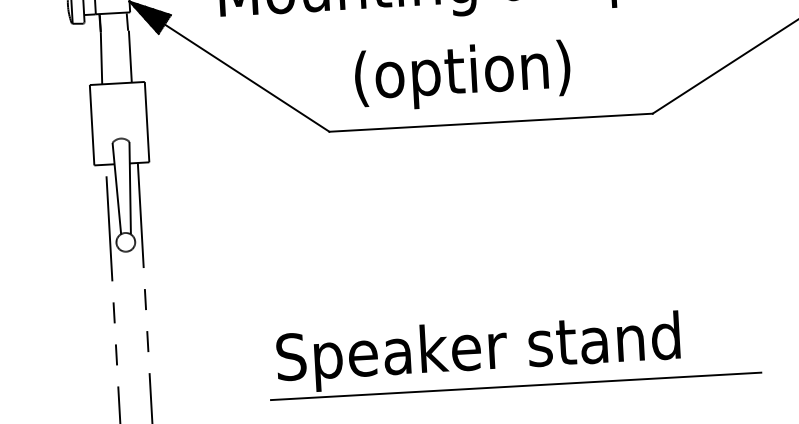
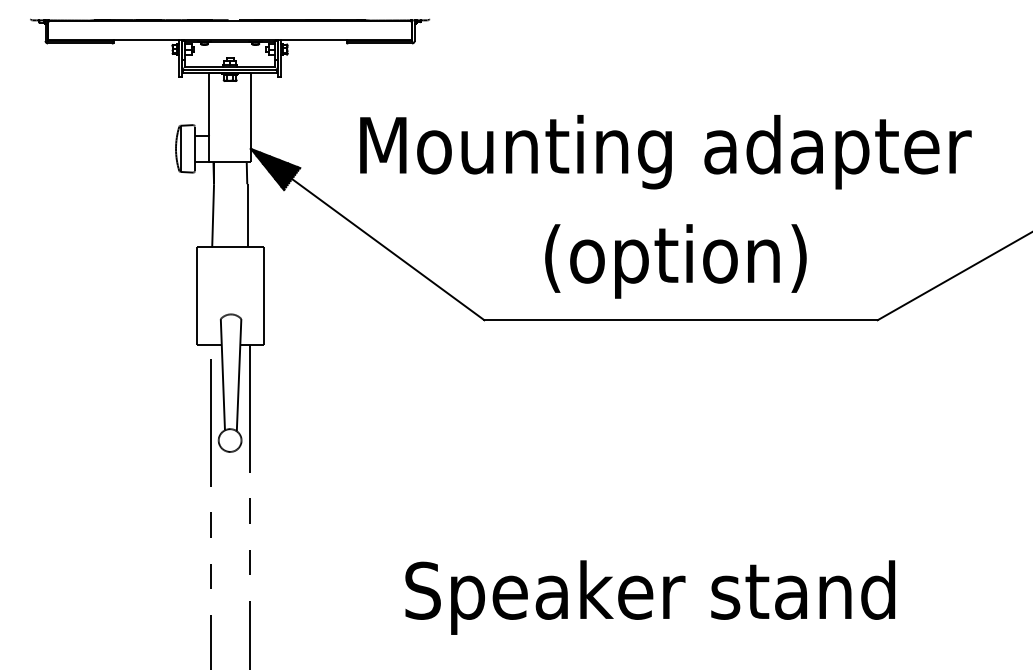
text: (462, 75) -> (675, 261), moved
line: (516, 386) -> (693, 641), removed

